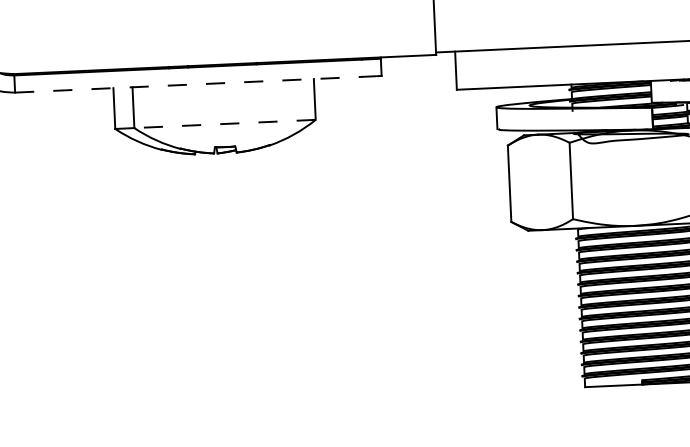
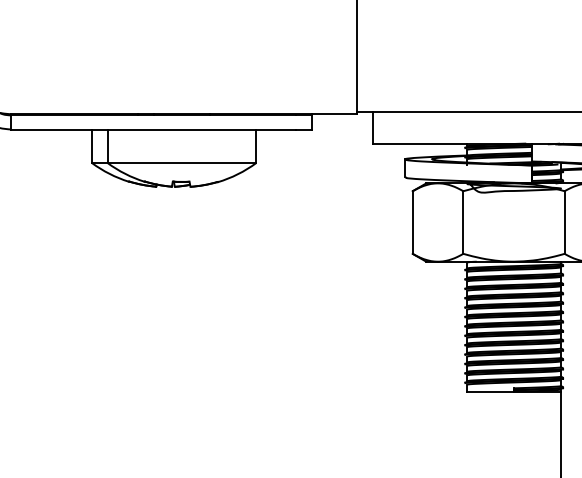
line: (188, 84) -> (153, 129), dashed -> solid
line: (224, 123) -> (181, 162), dashed -> solid

